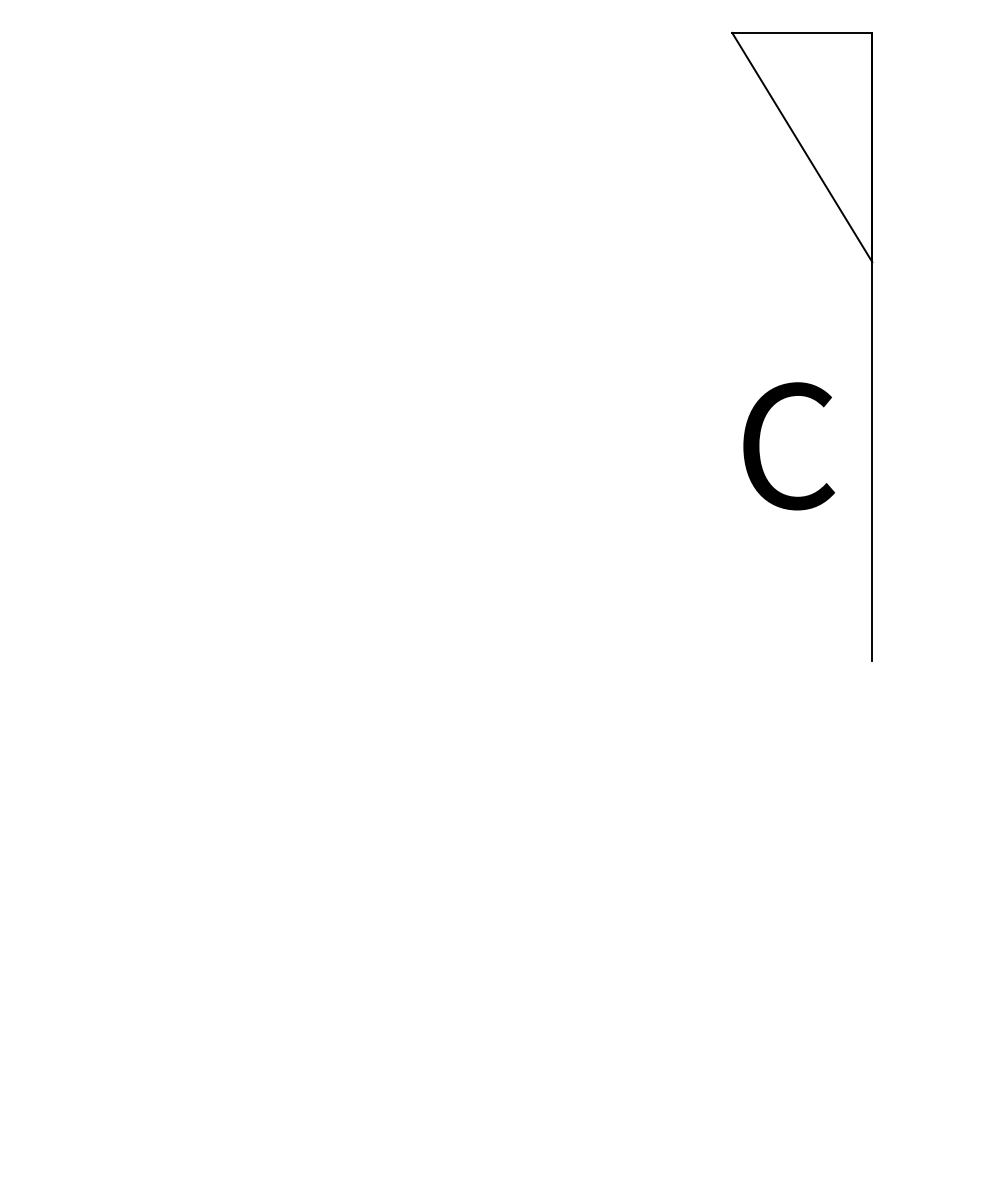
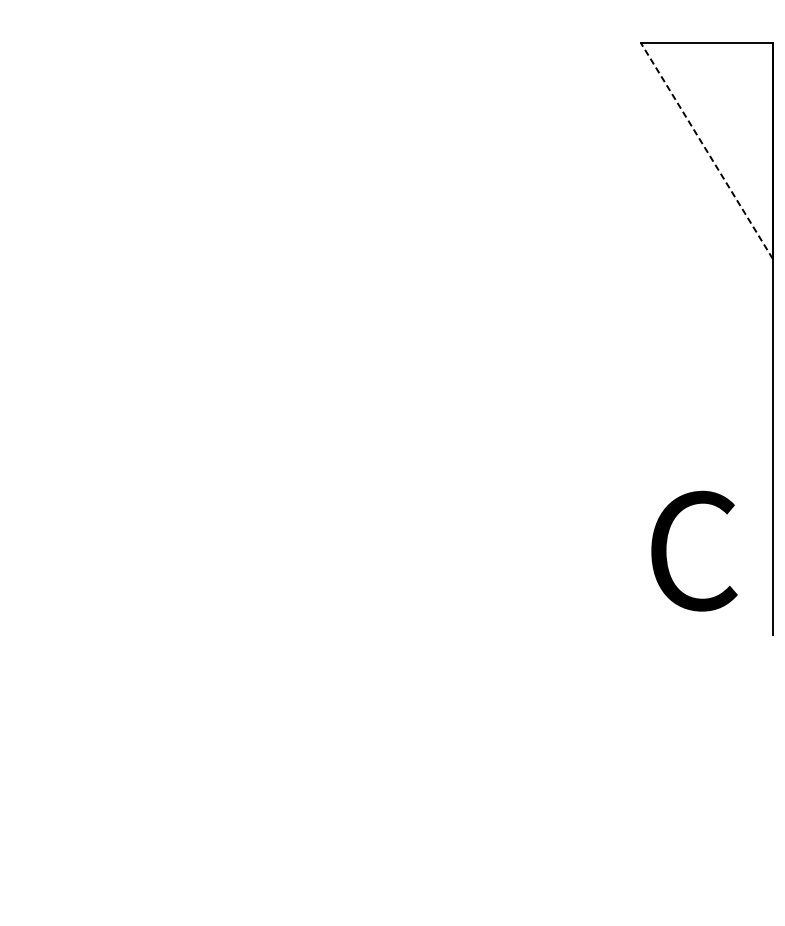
line: (802, 147) -> (707, 150), solid -> dashed
text: (788, 446) -> (693, 551), moved

